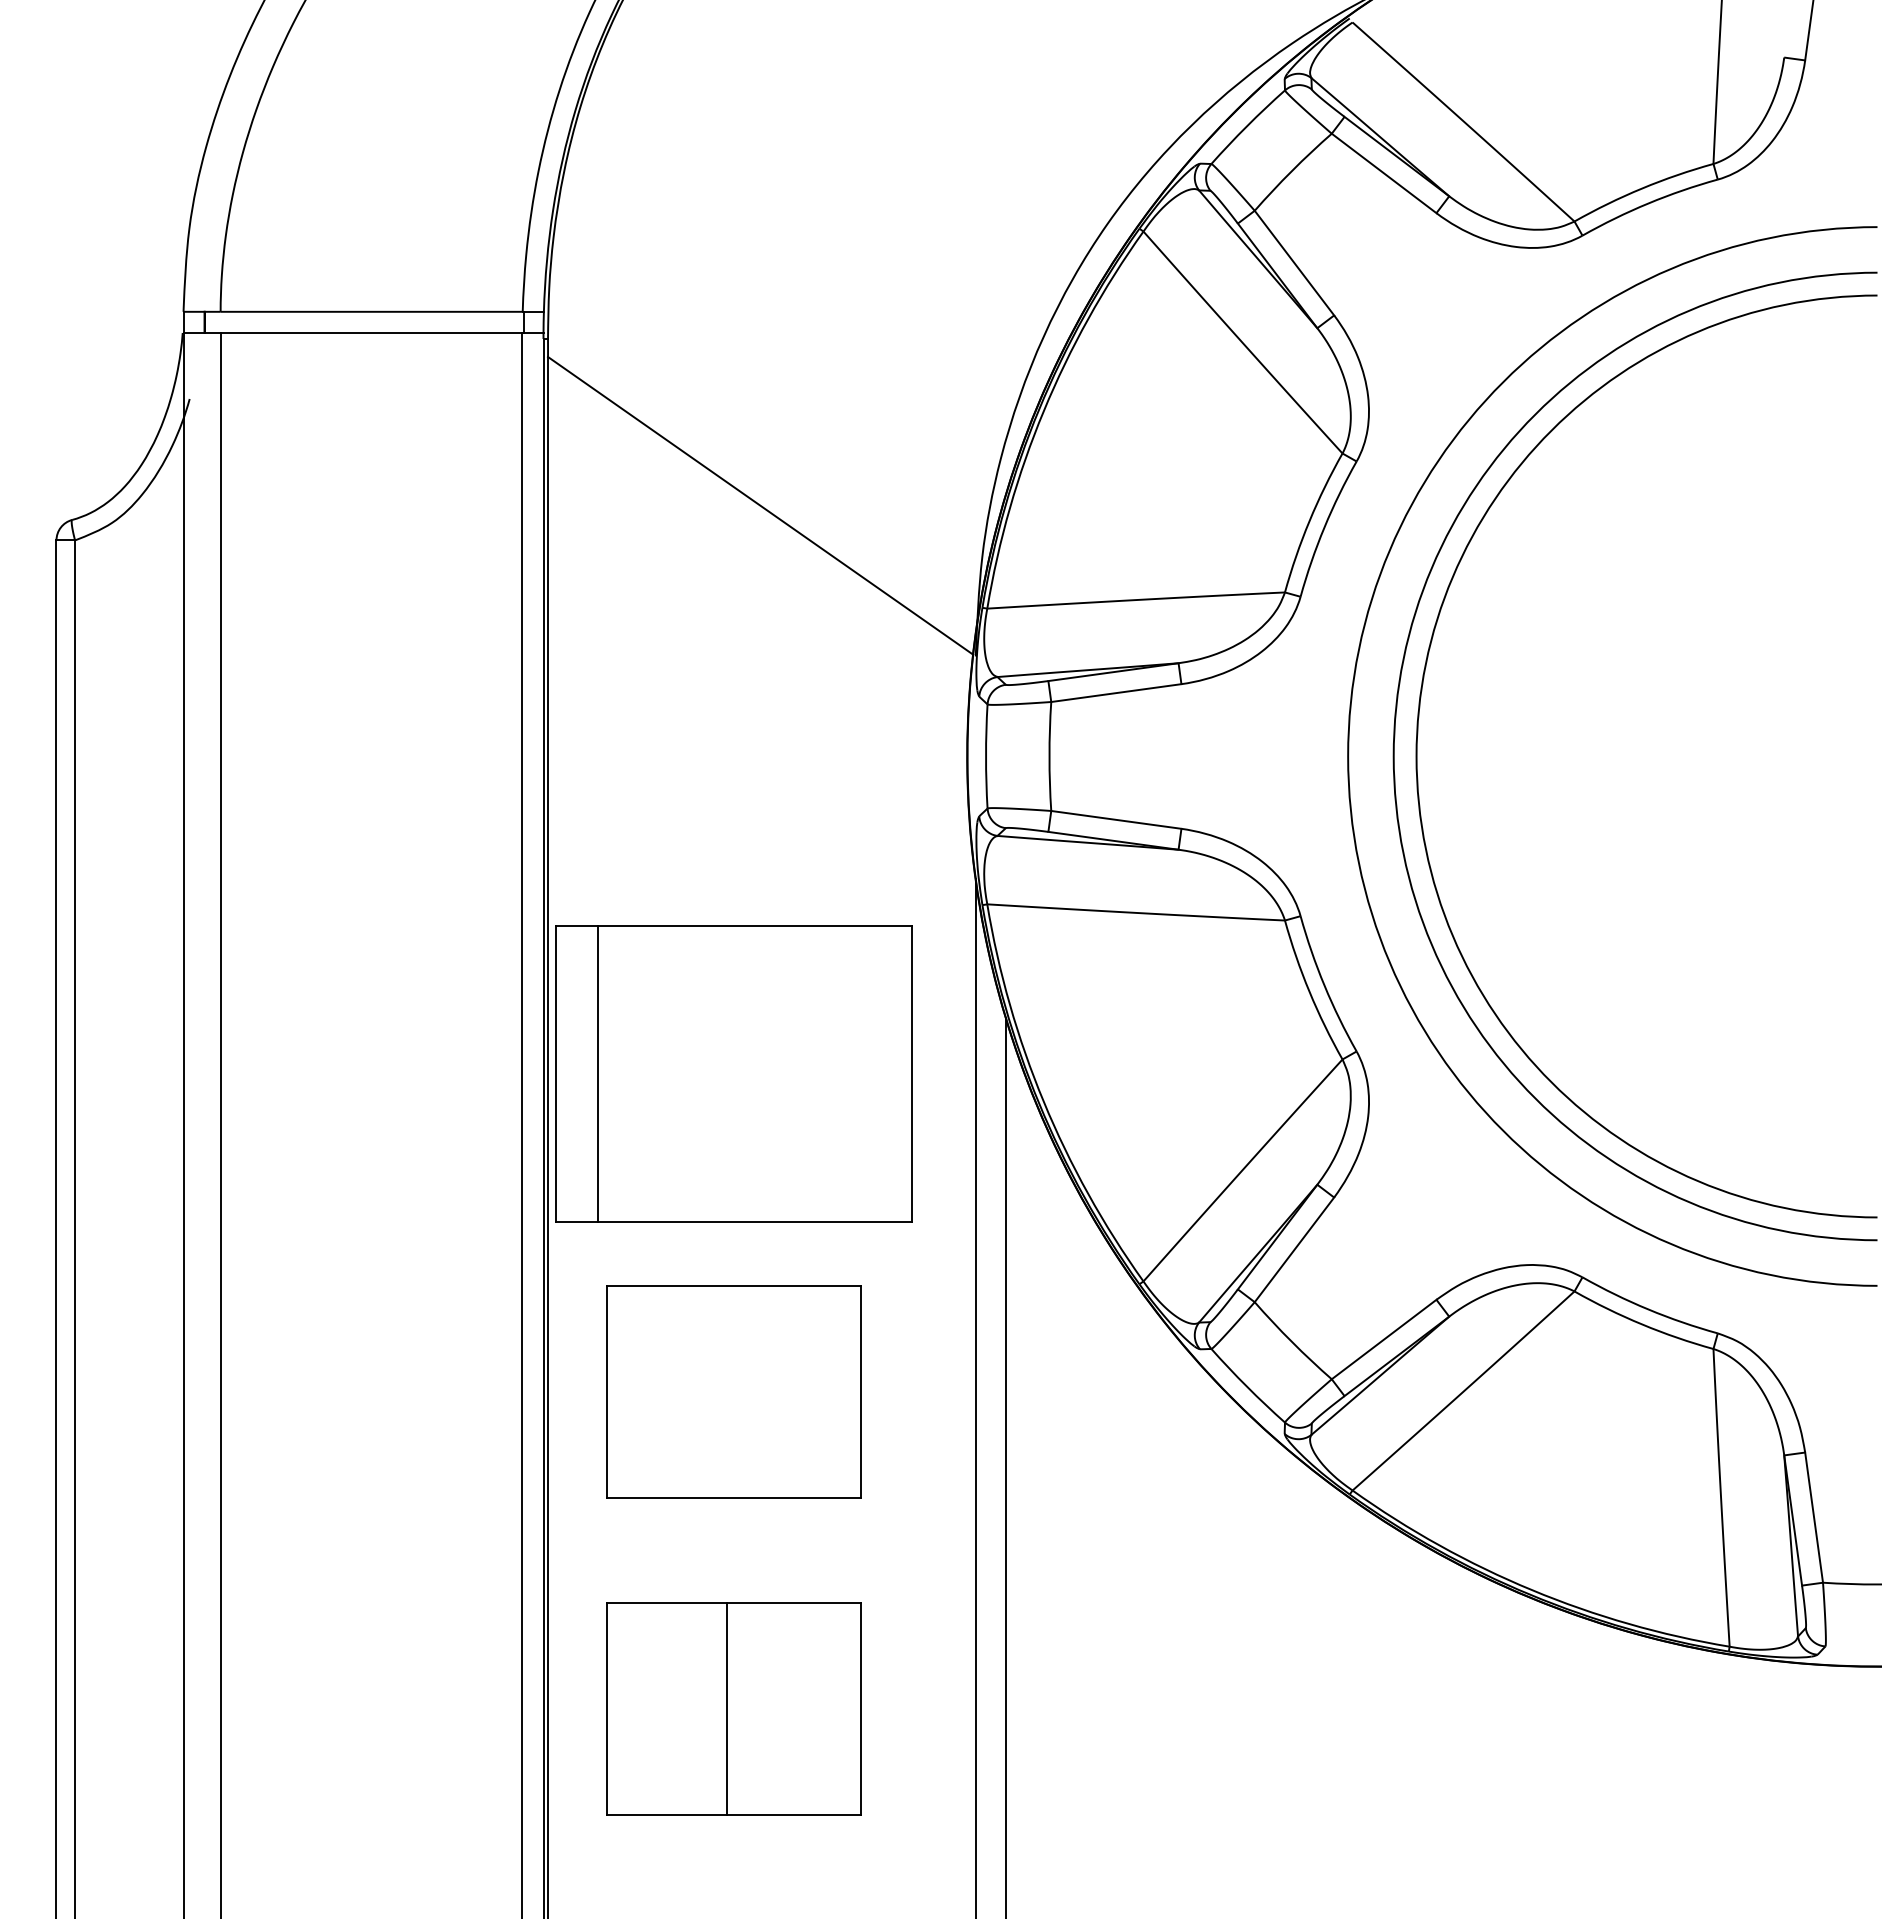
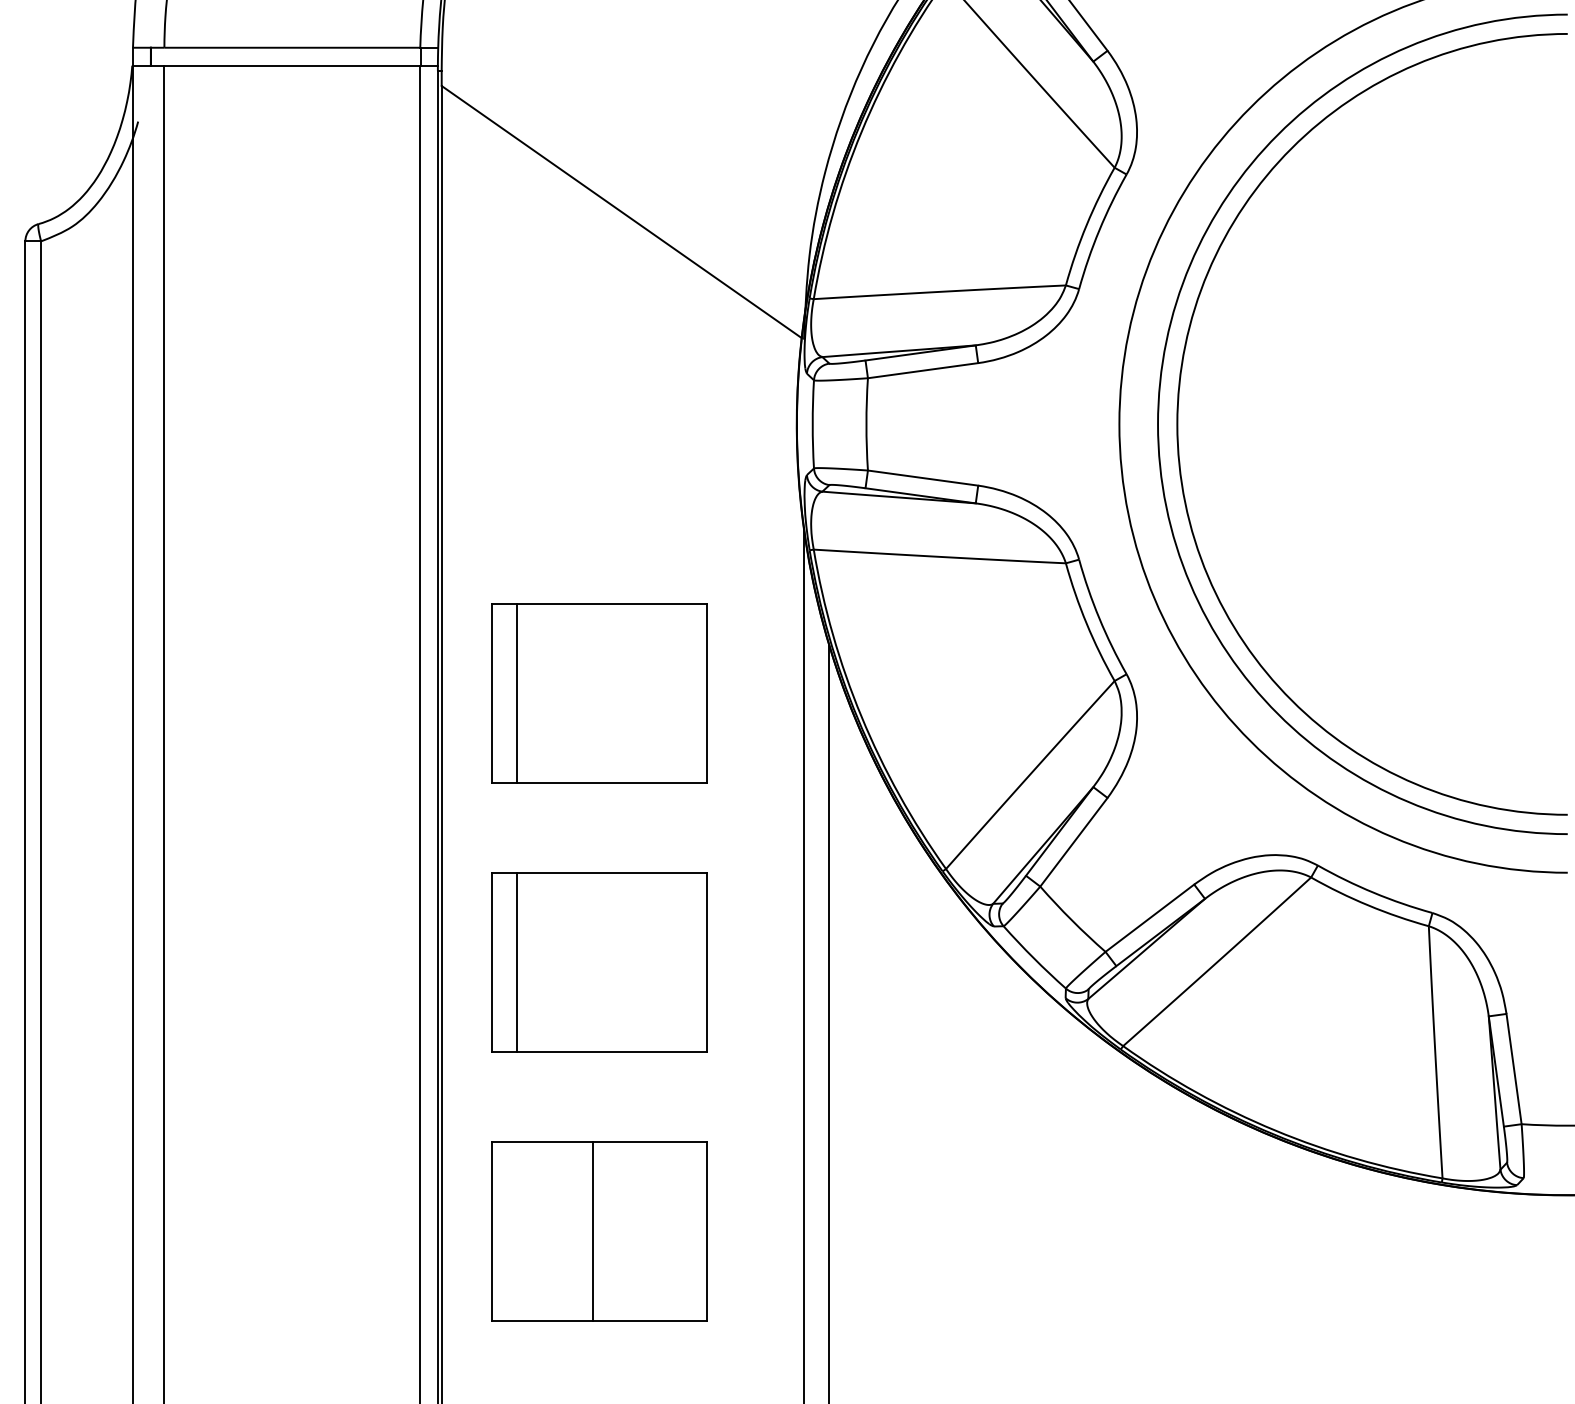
part: (733, 1073) -> (598, 692), size x0.71
line: (636, 1391) -> (516, 962), added

